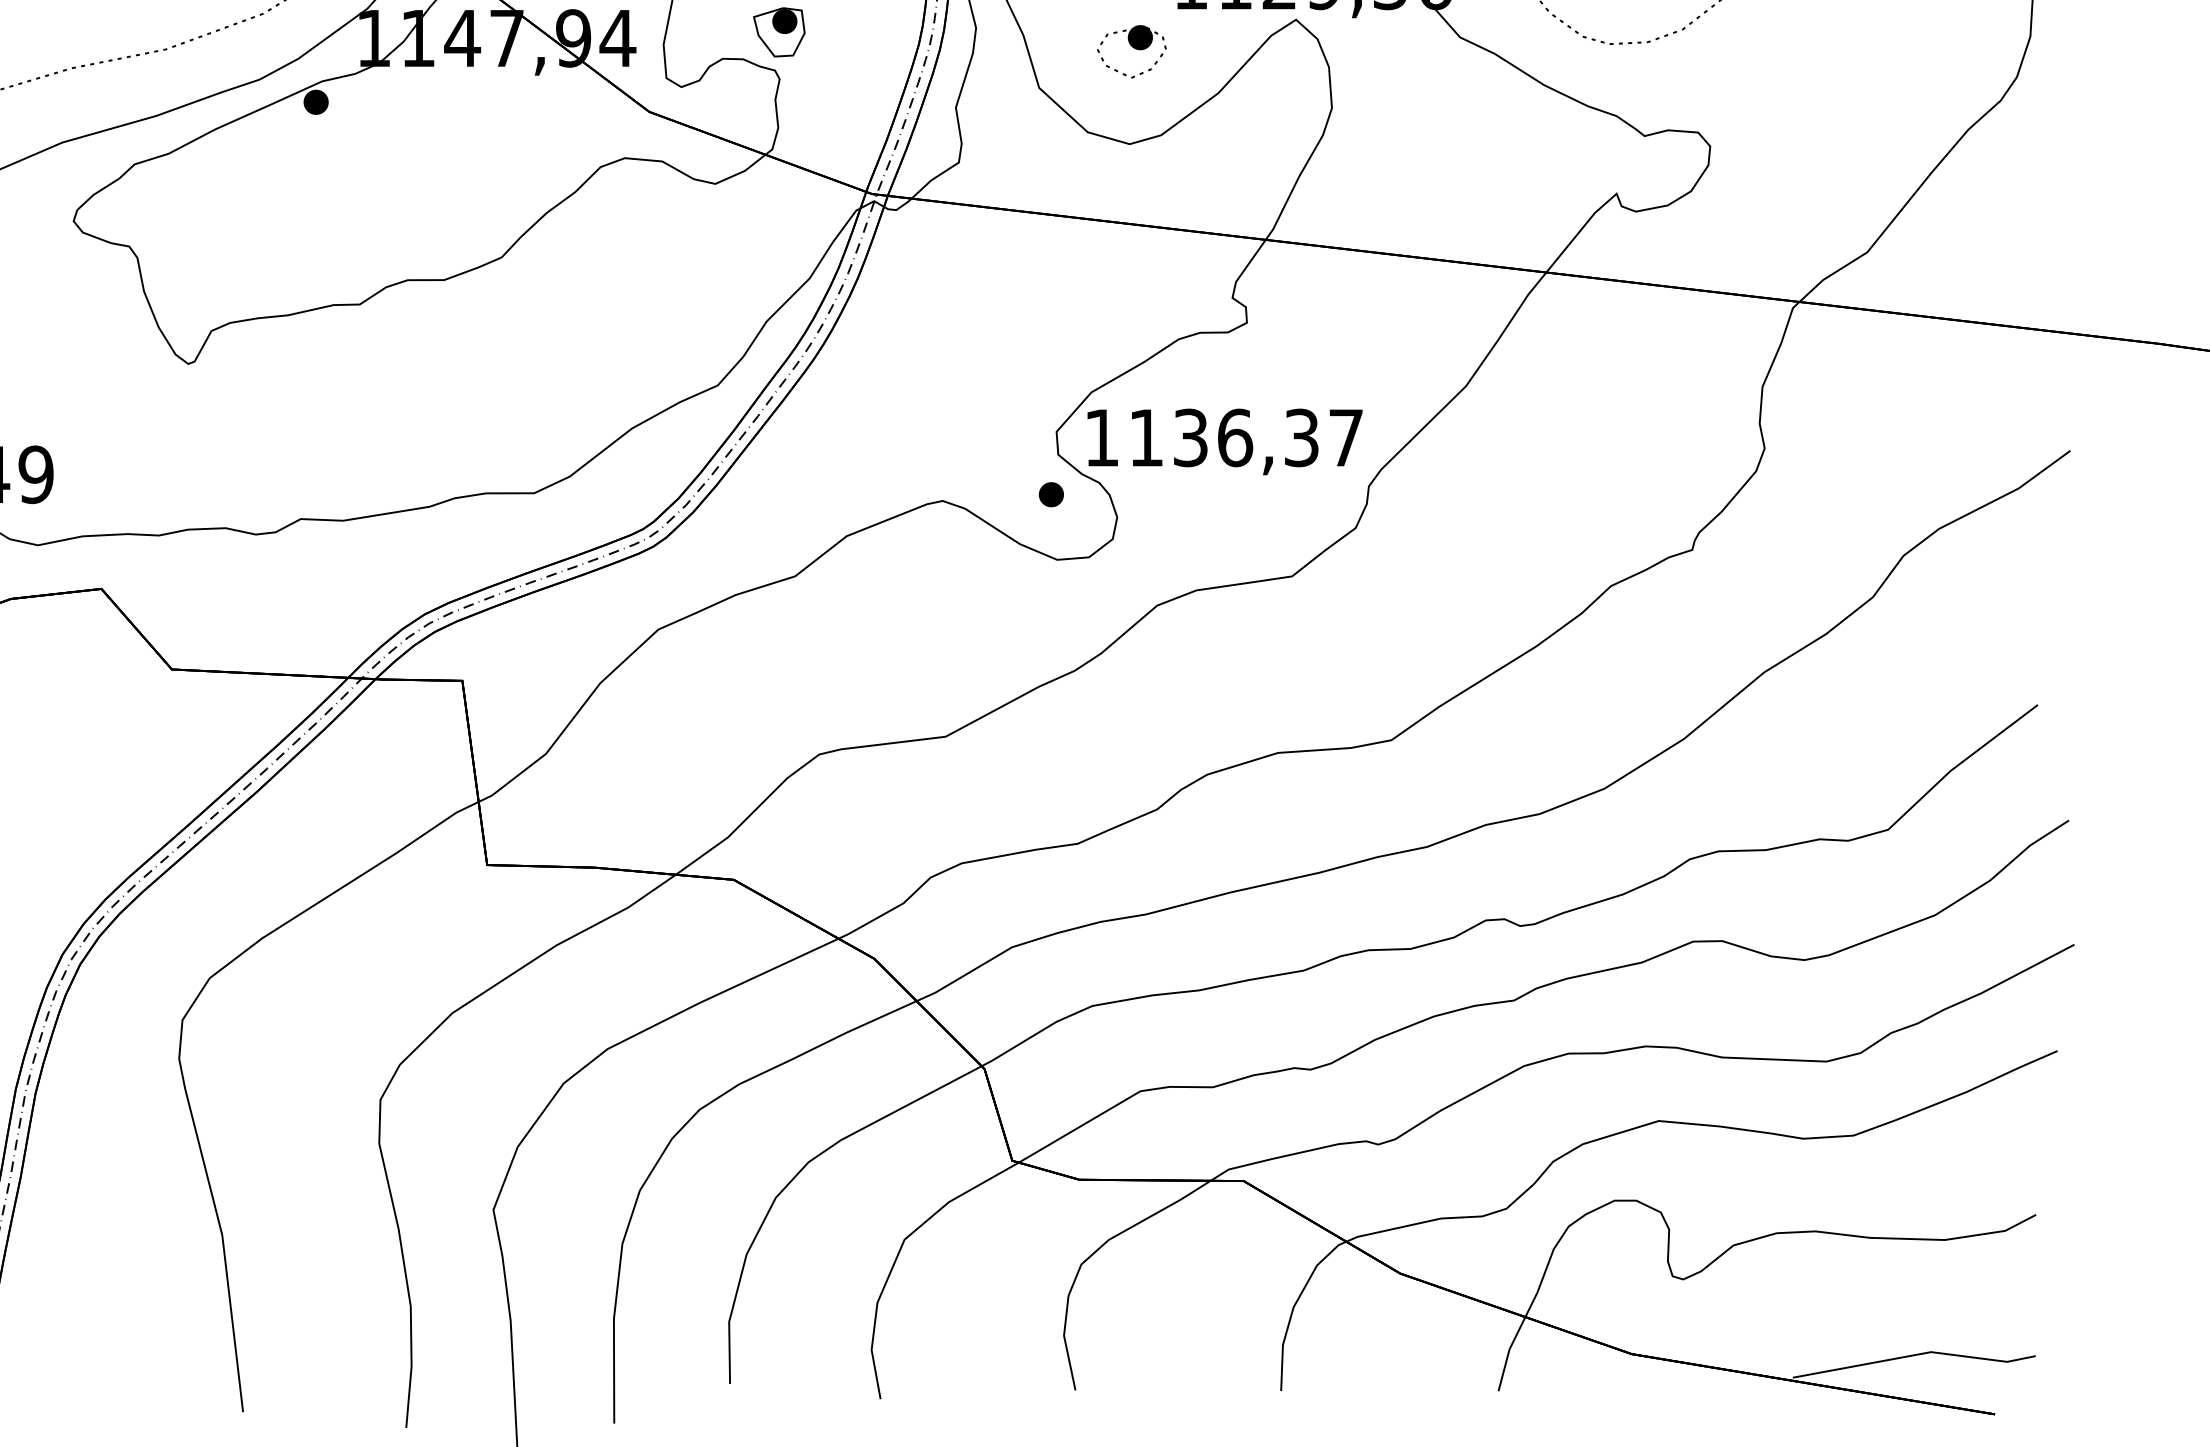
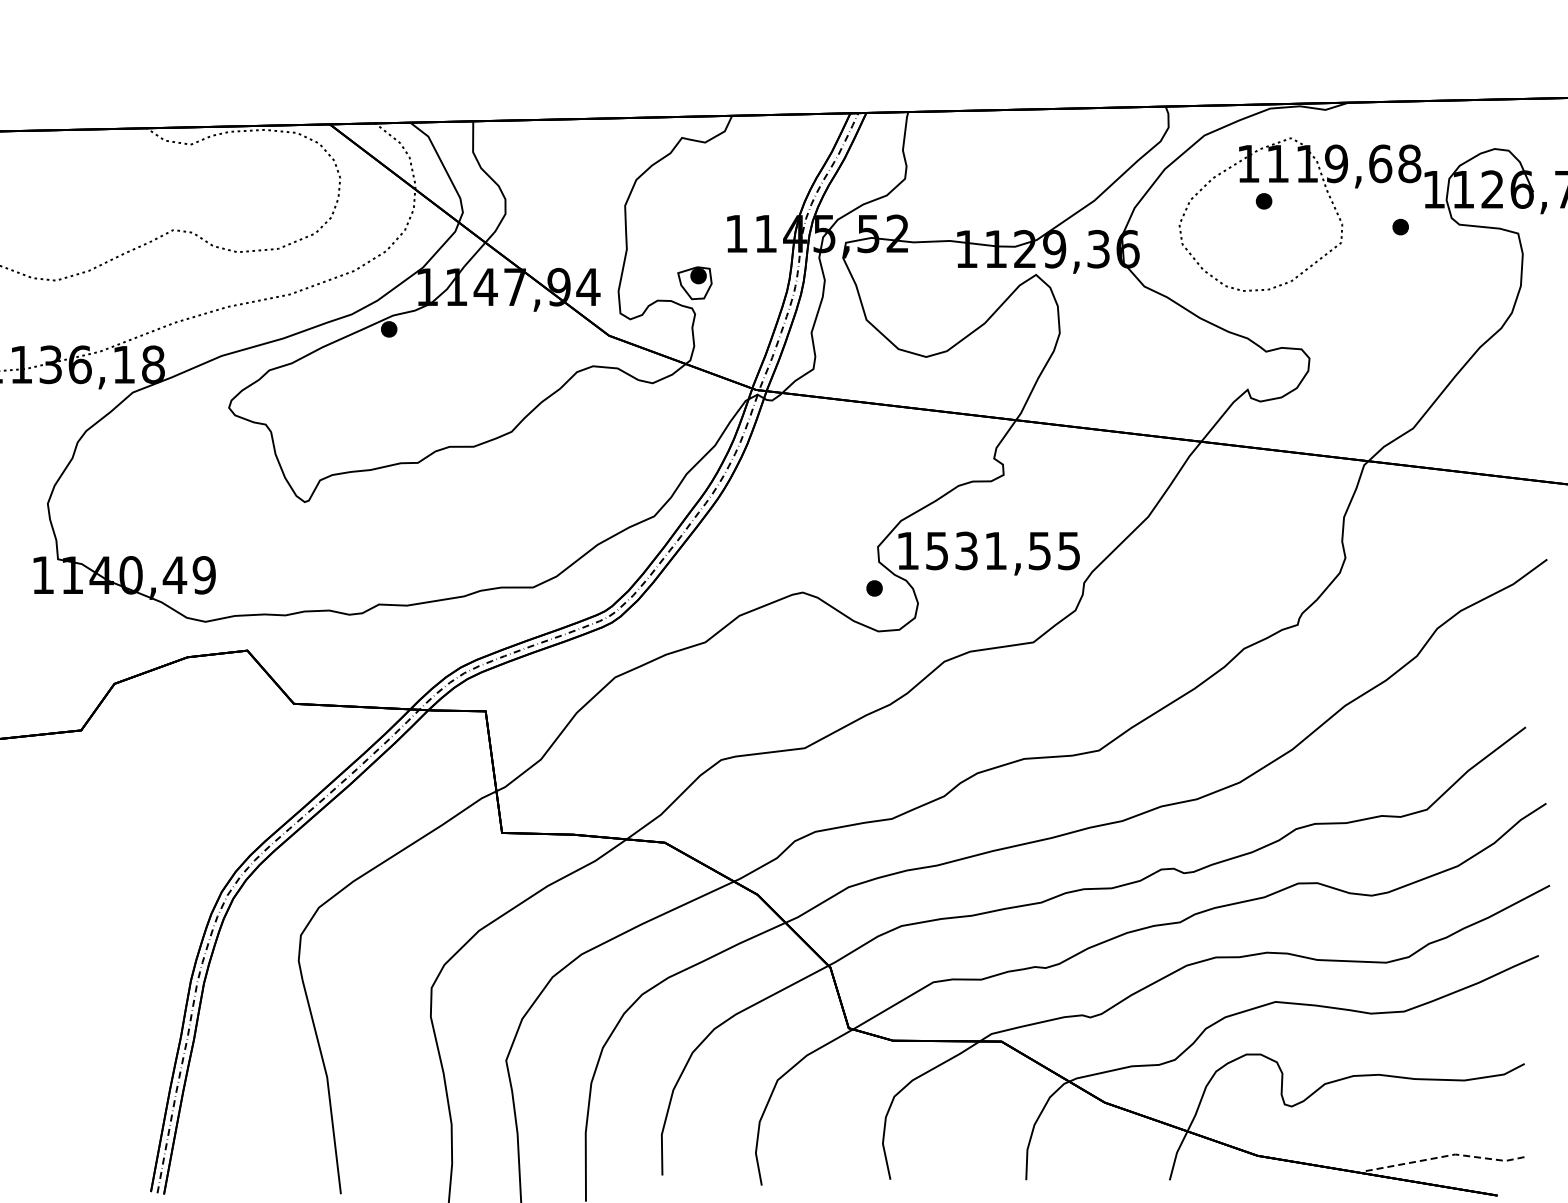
part: (1131, 50) -> (927, 295), removed
text: (1245, 437) -> (1002, 550), 1136,37 -> 1531,55
line: (1916, 1355) -> (1445, 1156), solid -> dashed

